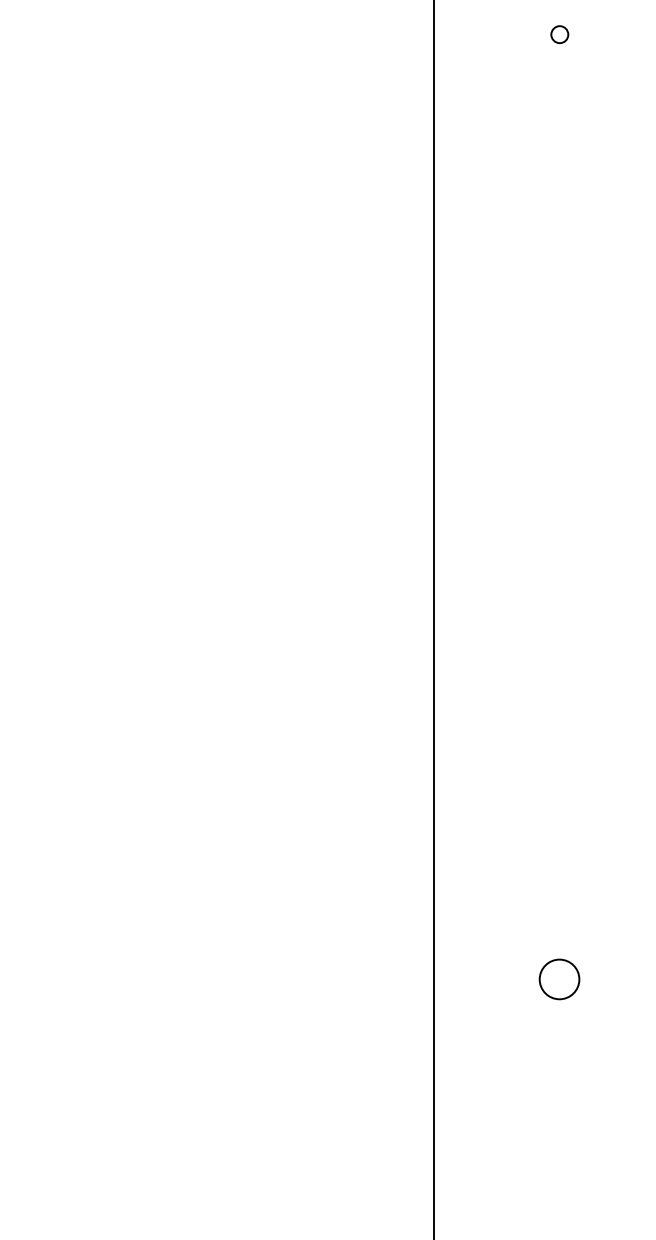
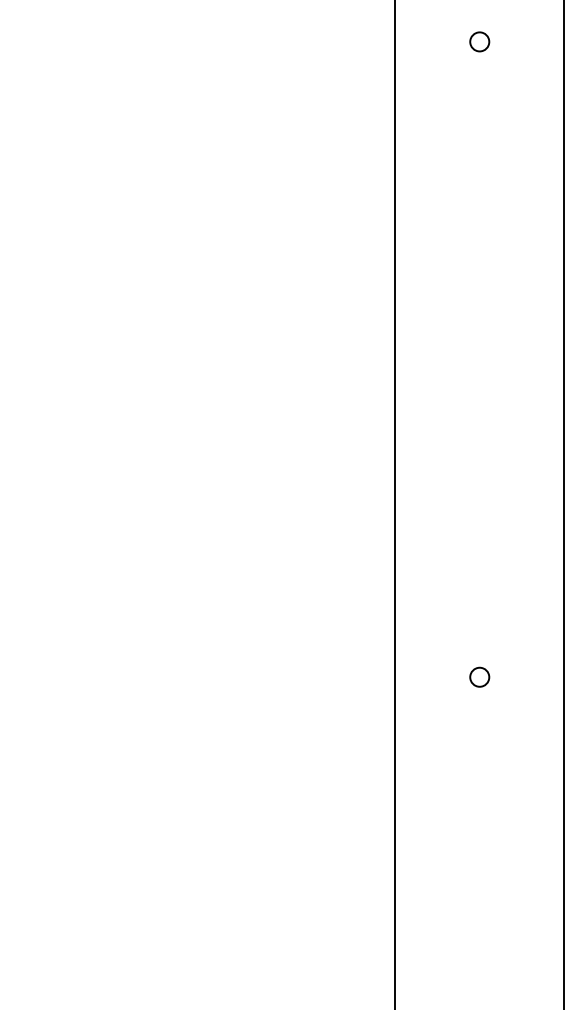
circle: (559, 34) -> (479, 41), size x1.67
circle: (559, 978) -> (479, 676), size x0.71

